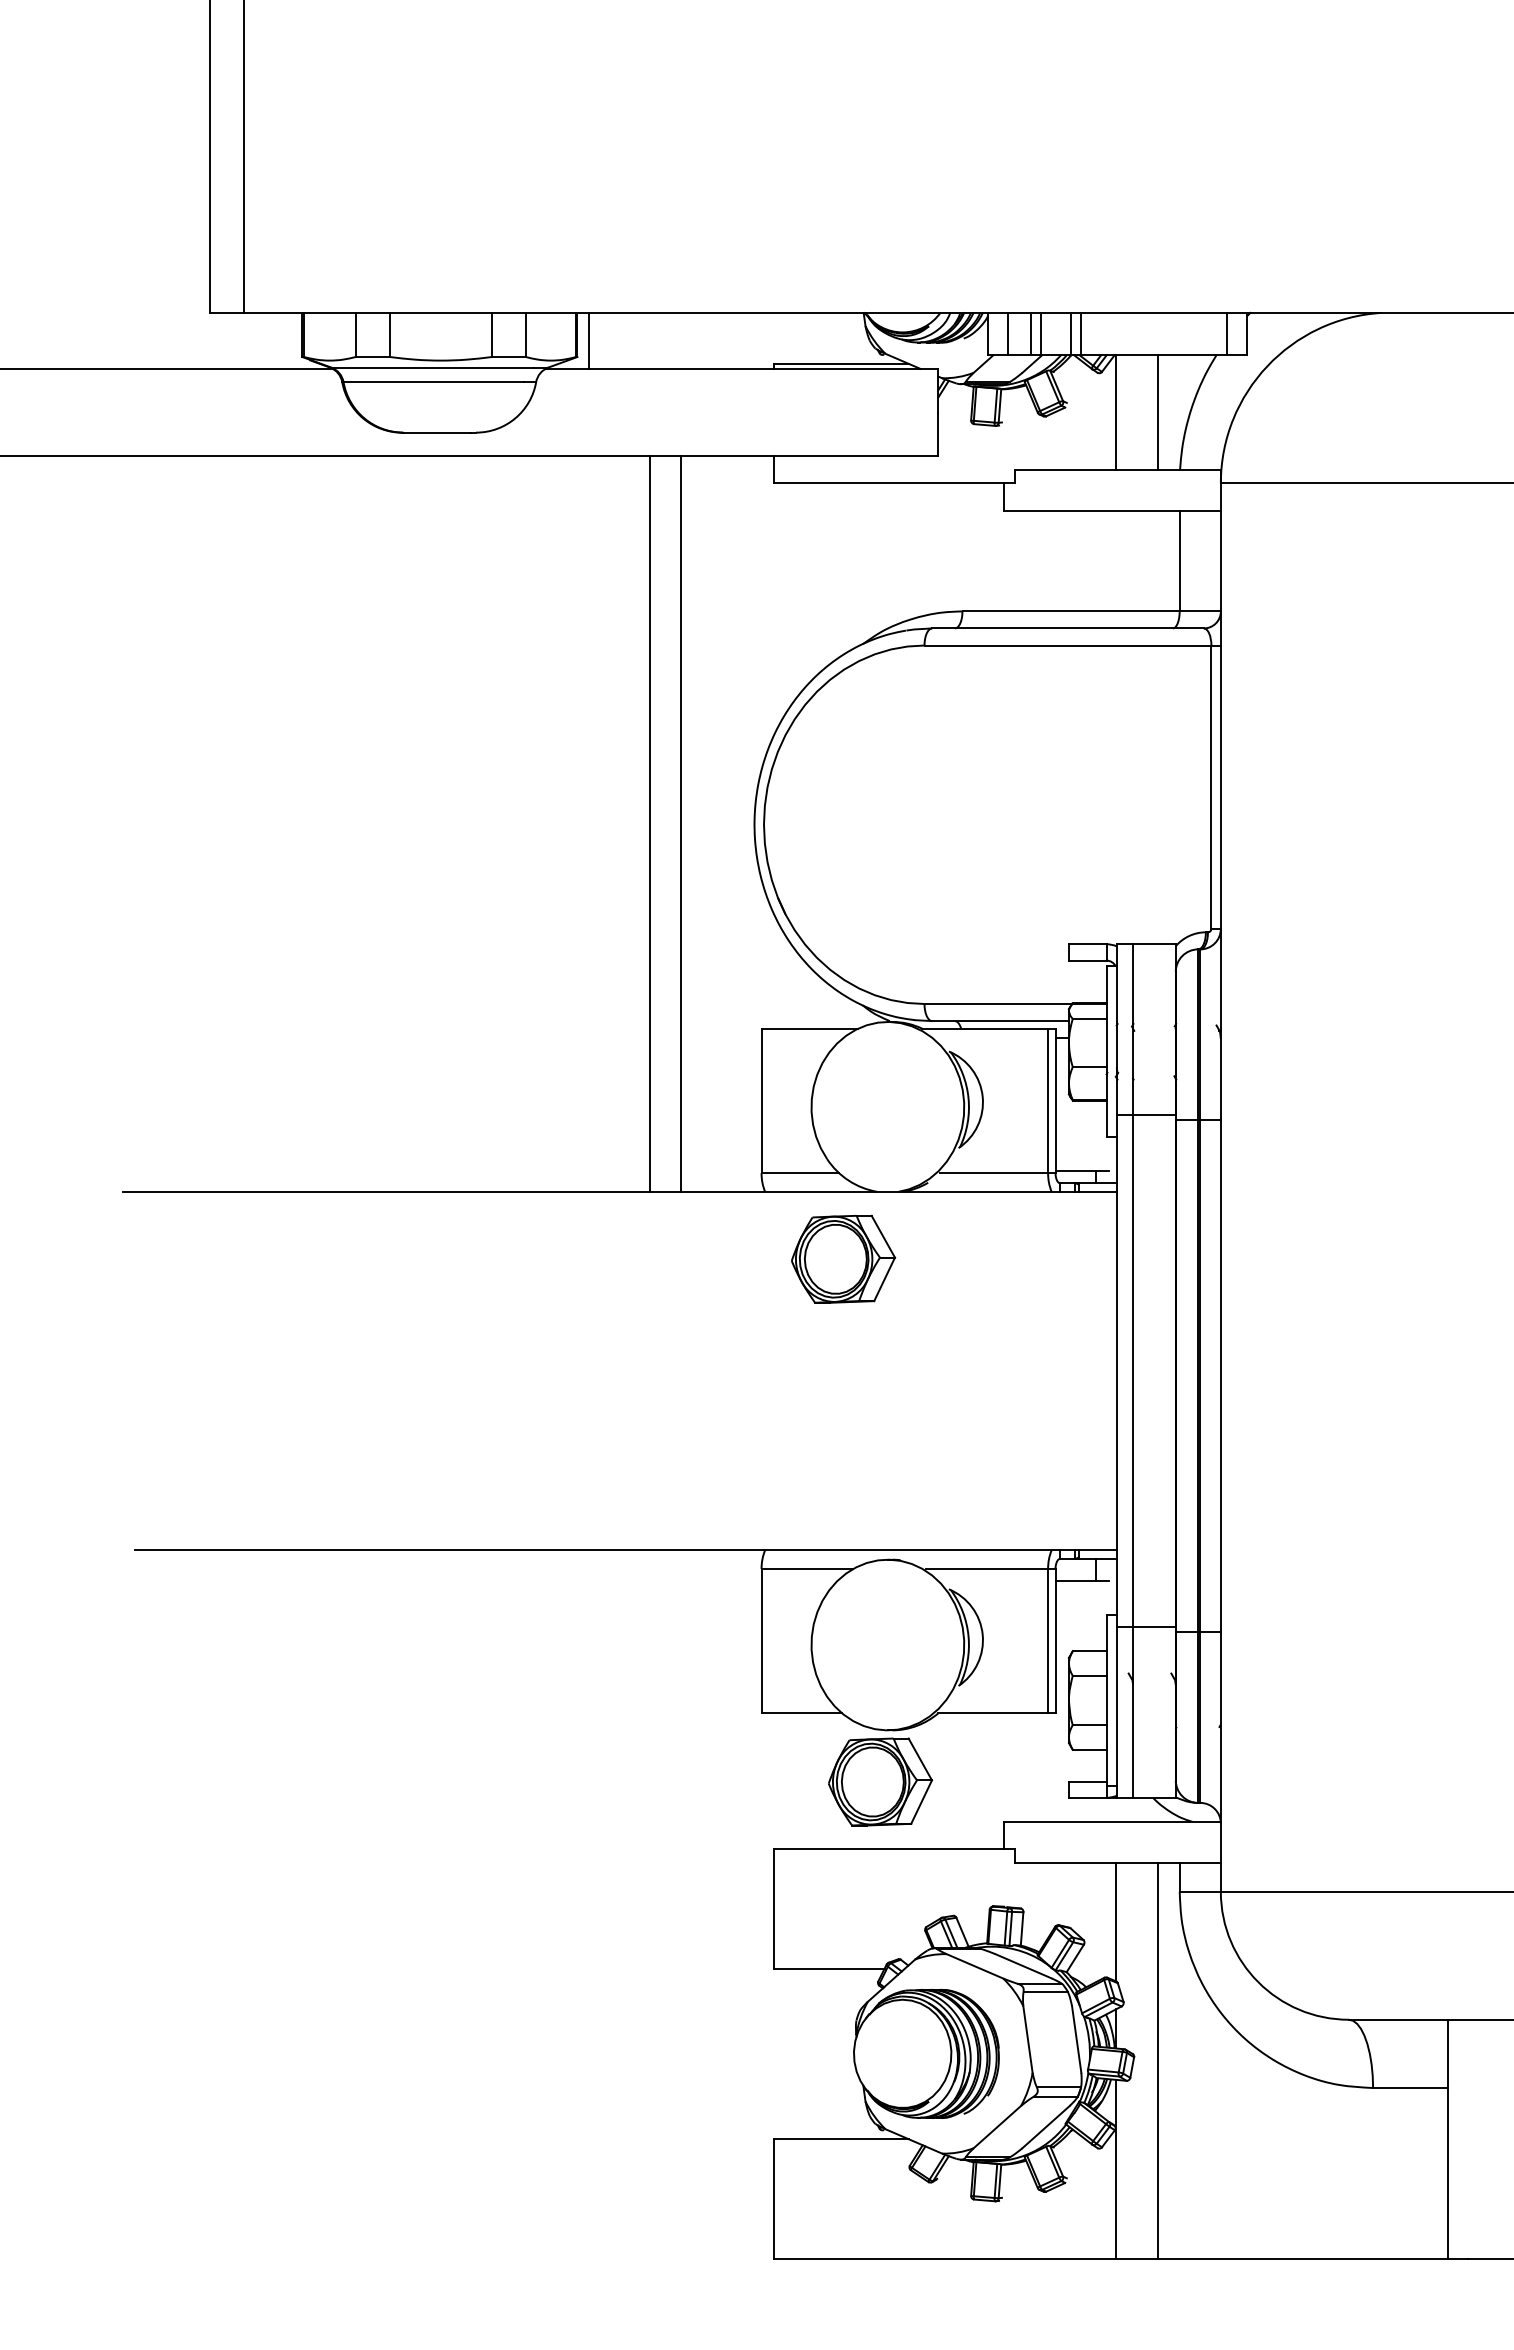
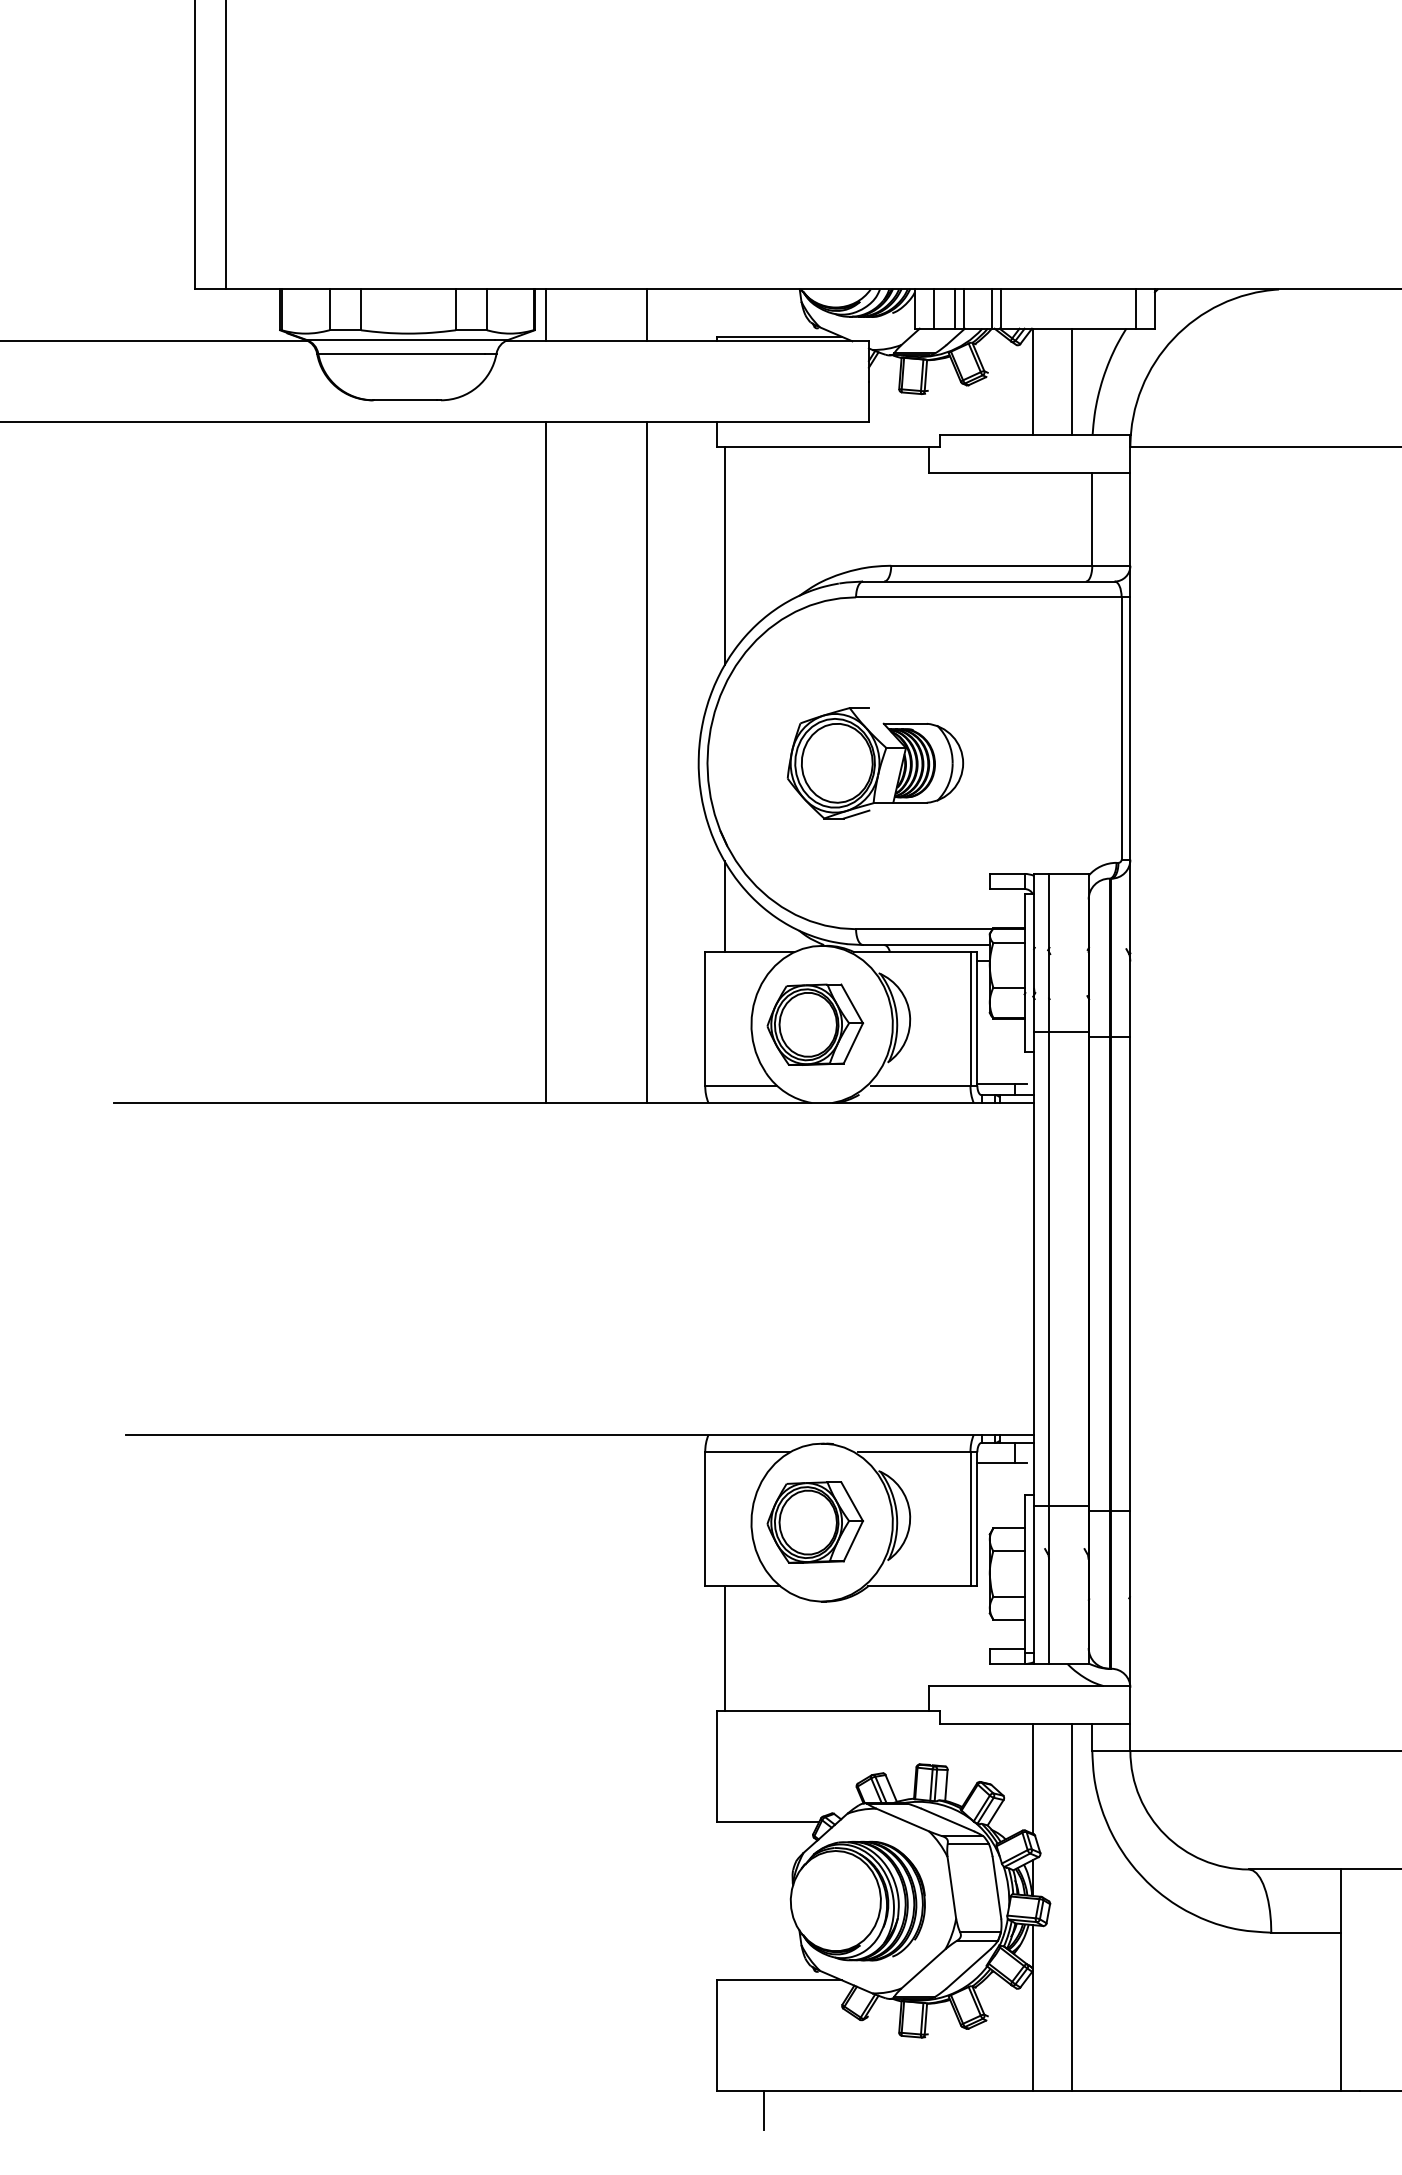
line: (698, 340) -> (646, 315), added
line: (782, 600) -> (724, 555), added
line: (649, 823) -> (646, 762), moved
line: (681, 823) -> (545, 762), moved
part: (945, 824) -> (875, 763), added
line: (782, 979) -> (724, 906), added
part: (843, 1258) -> (815, 1024), moved
line: (782, 1781) -> (724, 1648), added
part: (880, 1781) -> (815, 1522), moved
line: (824, 2279) -> (763, 2109), added

